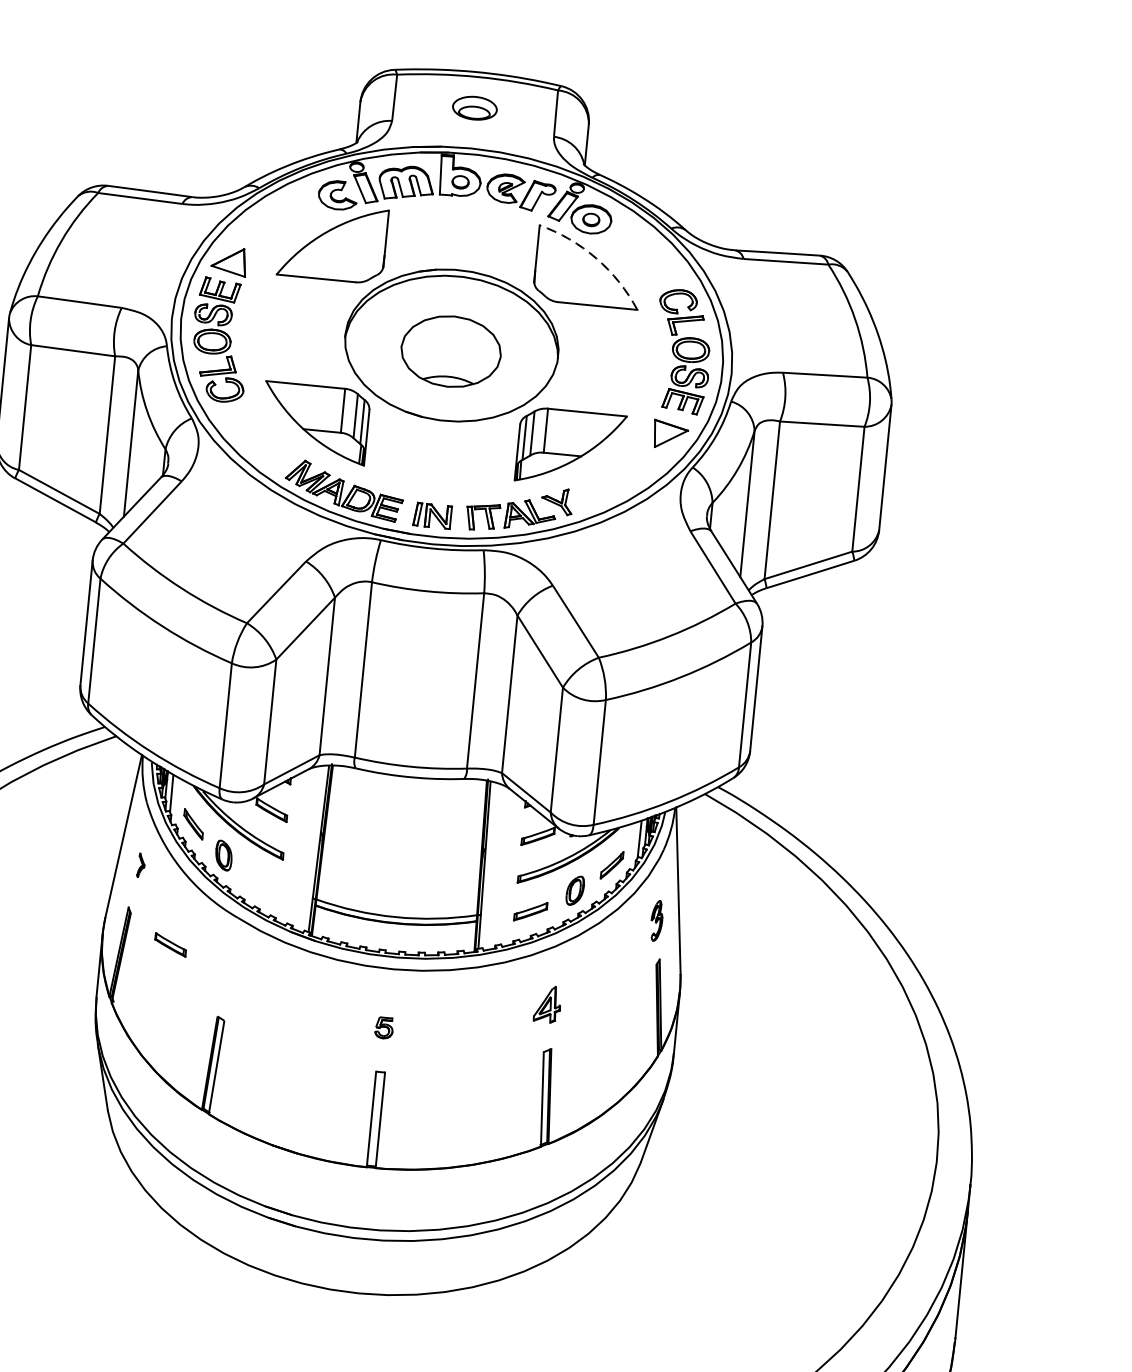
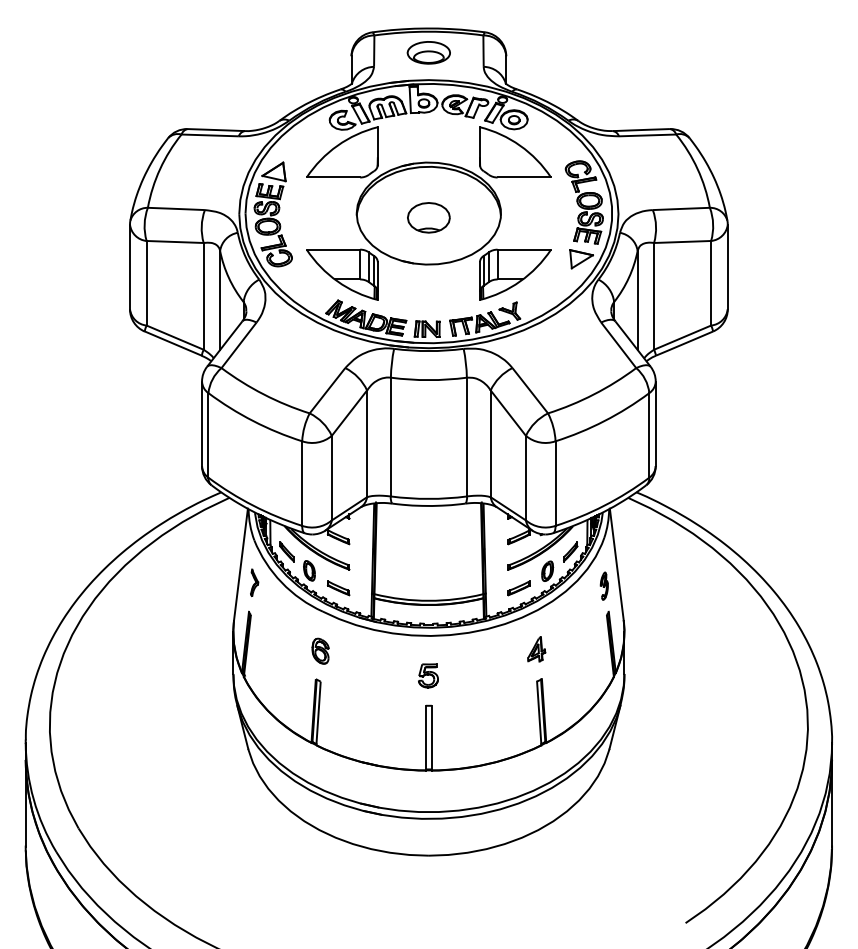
part: (474, 107) -> (428, 52), size x1.43
arc: (596, 258) -> (520, 145), dashed -> solid
part: (450, 351) -> (428, 217), size x0.62
part: (141, 864) -> (254, 582), size x1.67
part: (170, 945) -> (338, 588), moved
part: (228, 974) -> (320, 650), added
part: (384, 1027) -> (428, 675), size x1.67

